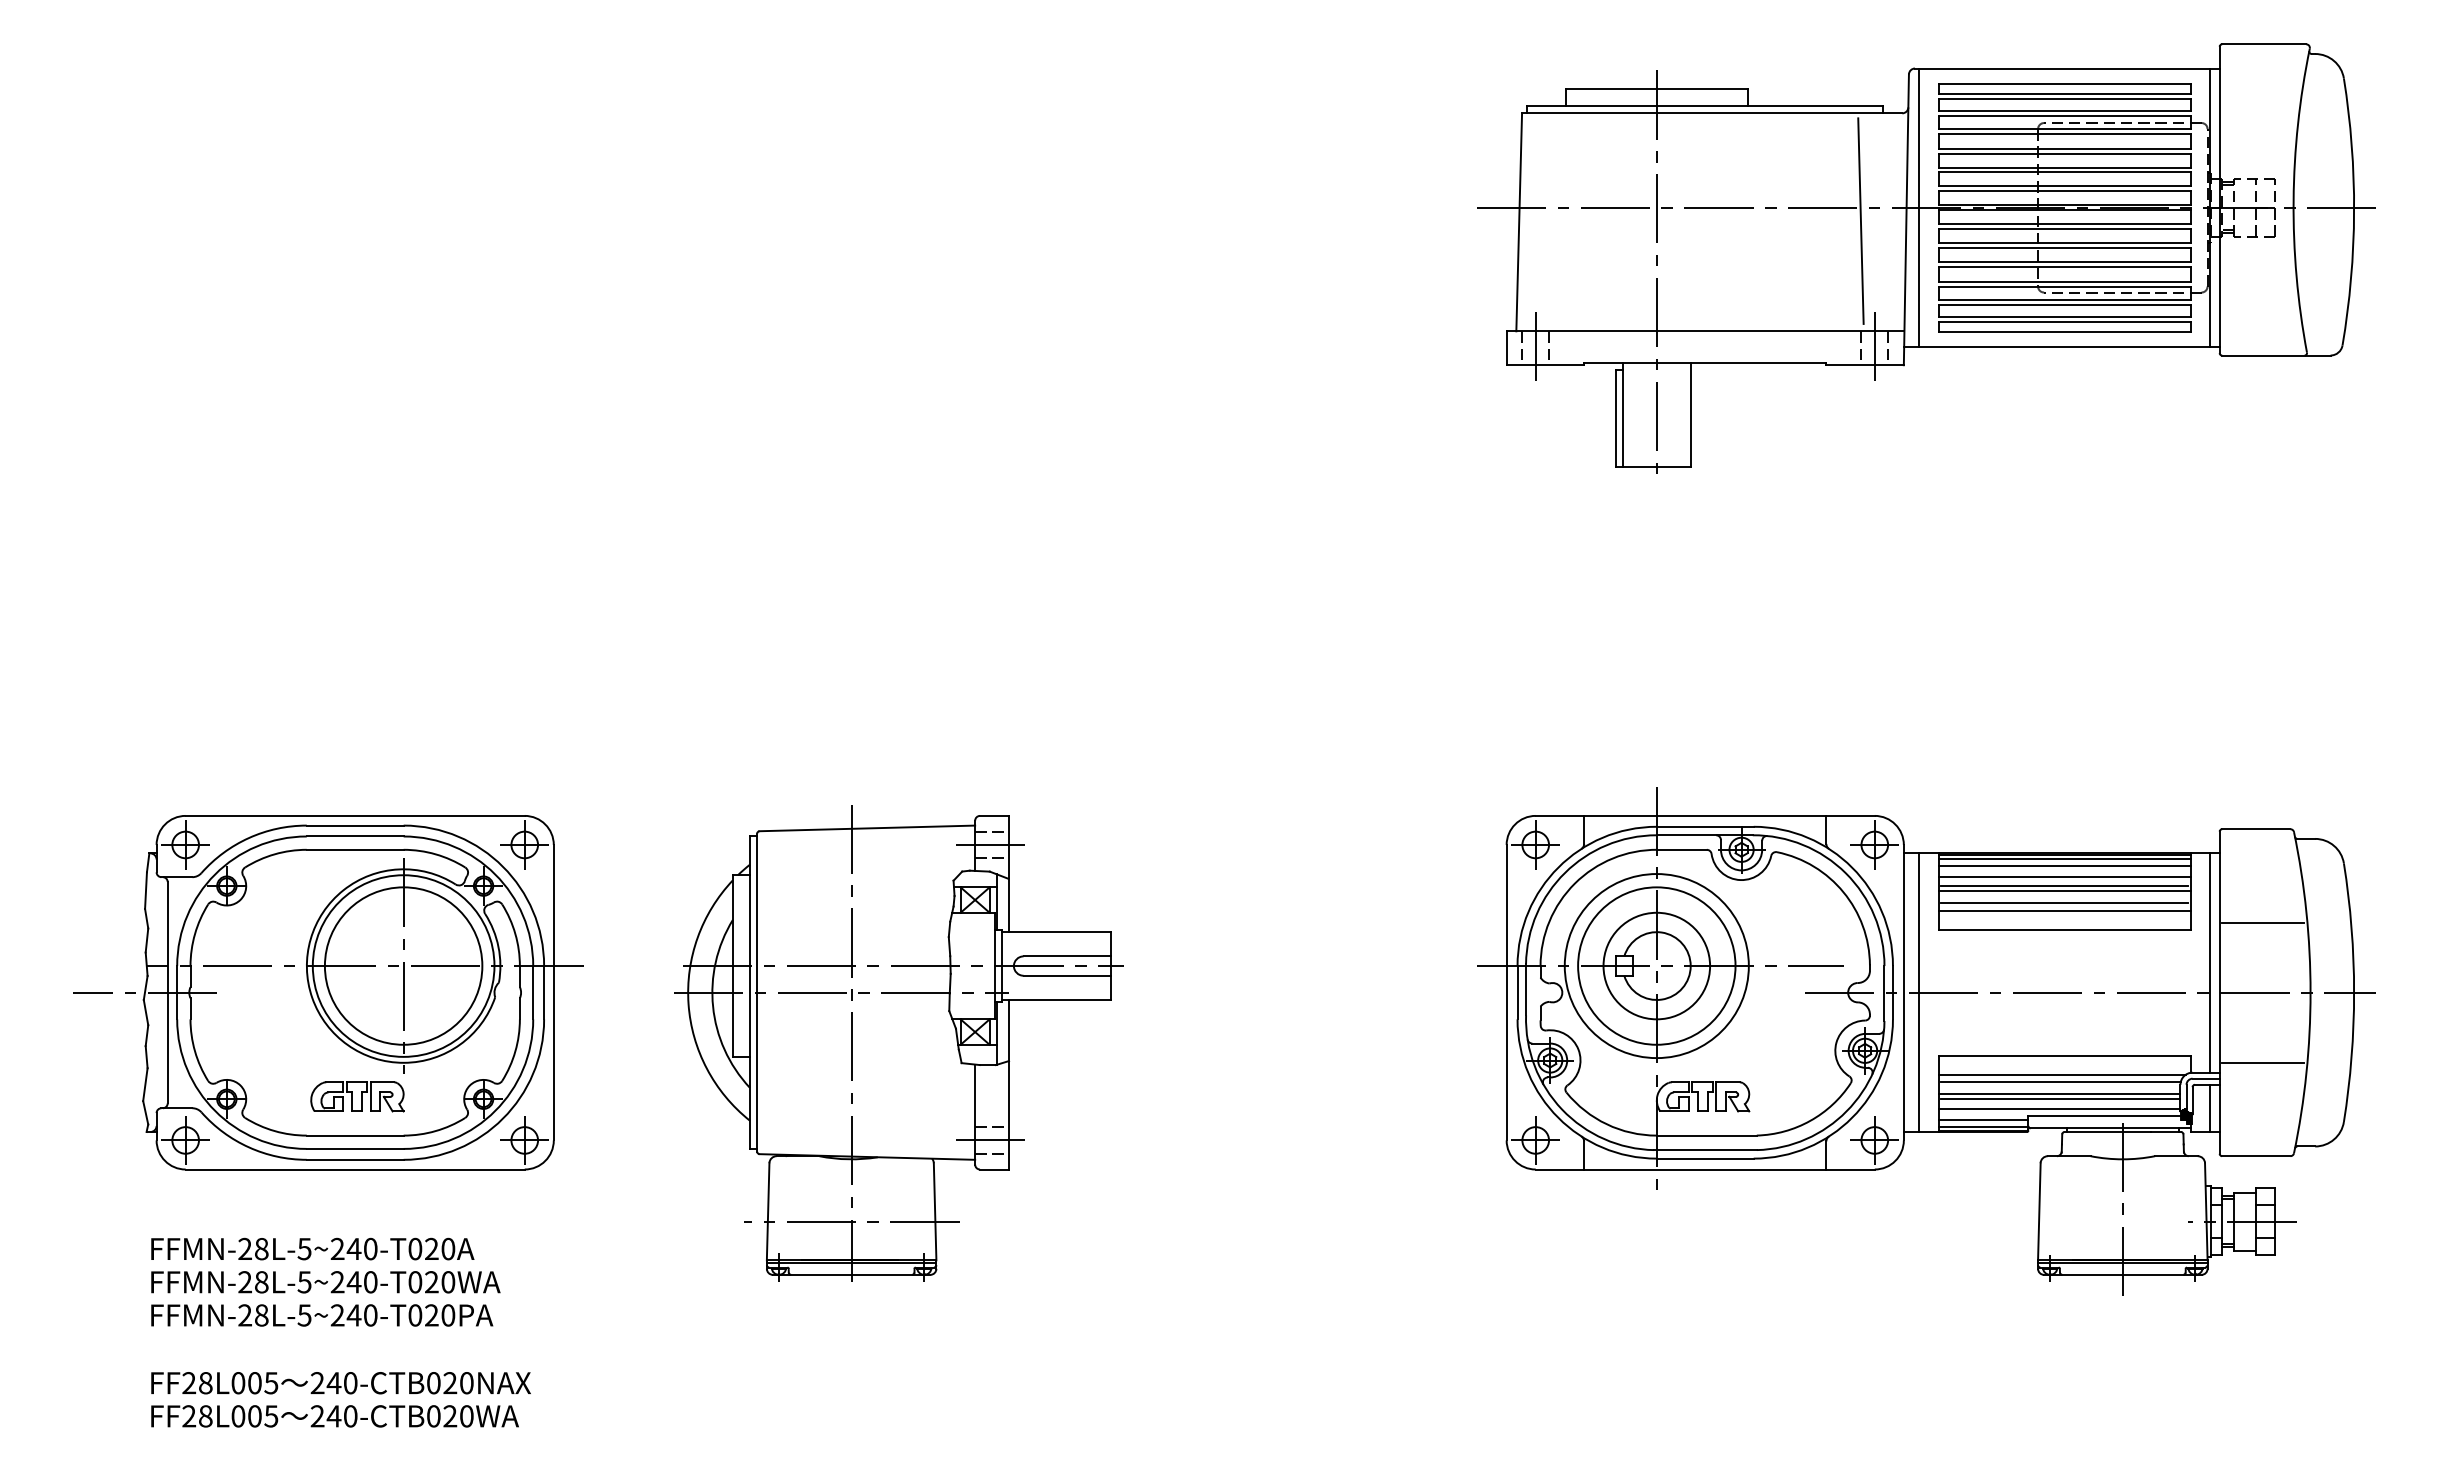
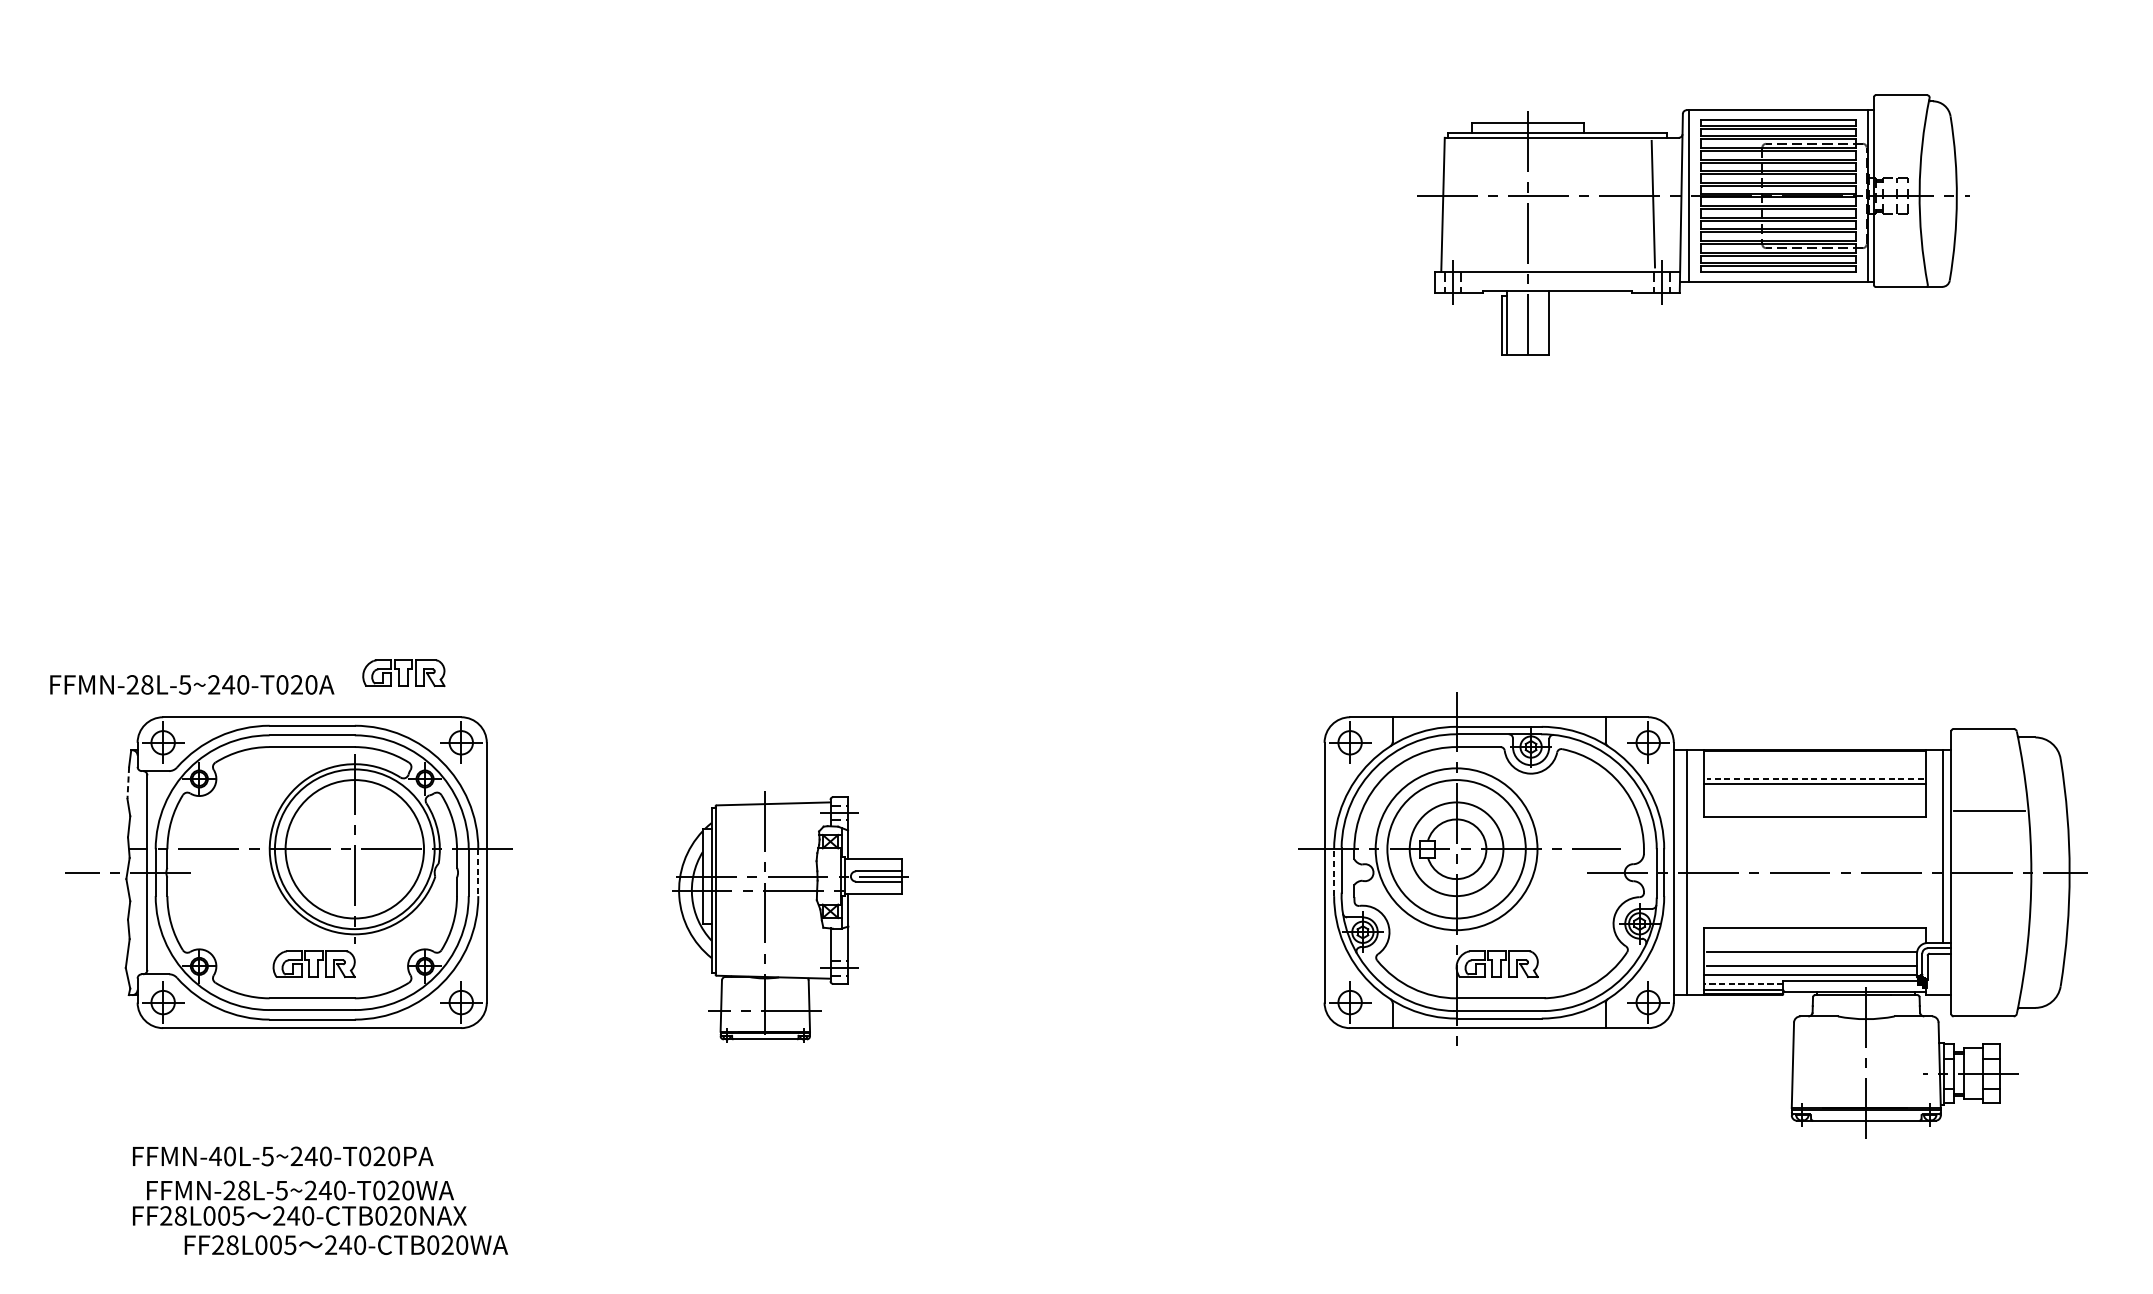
part: (1926, 258) -> (1693, 227), size x0.7
part: (459, 765) -> (403, 672), added
line: (2064, 858) -> (1815, 754), removed
line: (2064, 865) -> (1815, 760), removed
line: (2064, 876) -> (1815, 770), removed
line: (2064, 886) -> (1815, 779), solid -> dashed
line: (146, 891) -> (128, 783), solid -> dashed
line: (2064, 902) -> (1815, 793), removed
line: (2064, 910) -> (1815, 800), removed
line: (544, 992) -> (478, 872), solid -> dashed
line: (1517, 992) -> (1334, 872), solid -> dashed
part: (898, 1043) -> (789, 917), size x0.6
line: (2262, 1062) -> (1989, 934), removed
line: (2062, 1074) -> (1813, 944), removed
line: (2059, 1094) -> (1810, 962), removed
line: (2210, 1107) -> (1943, 973), removed
line: (1983, 1119) -> (1743, 984), solid -> dashed
text: (312, 1248) -> (192, 684), moved
text: (325, 1282) -> (300, 1190), moved
text: (252, 1315) -> (221, 1156), FFMN-28L-5~240-T020PA -> FFMN-40L-5~240-T020PA
text: (334, 1416) -> (345, 1245), moved

